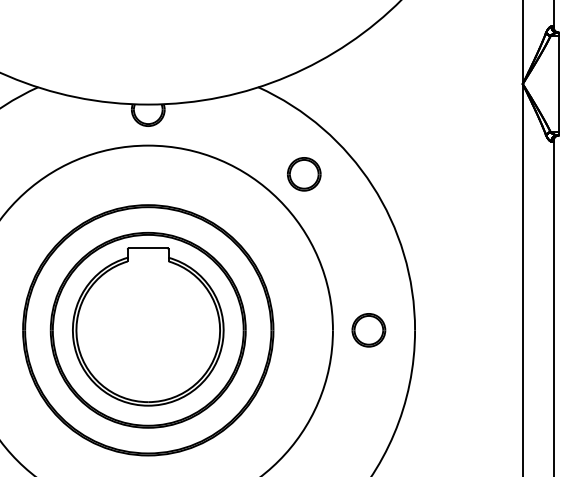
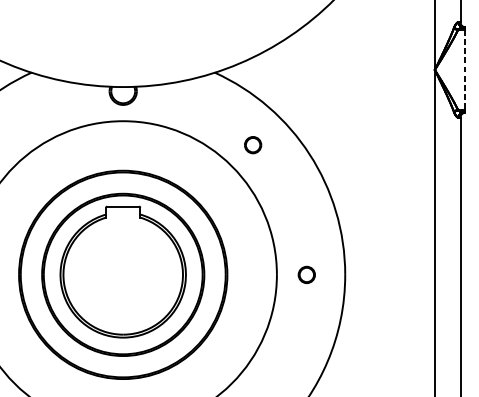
line: (558, 84) -> (464, 70), solid -> dashed
part: (304, 174) -> (253, 145), size x0.6
part: (368, 330) -> (306, 275), size x0.6

